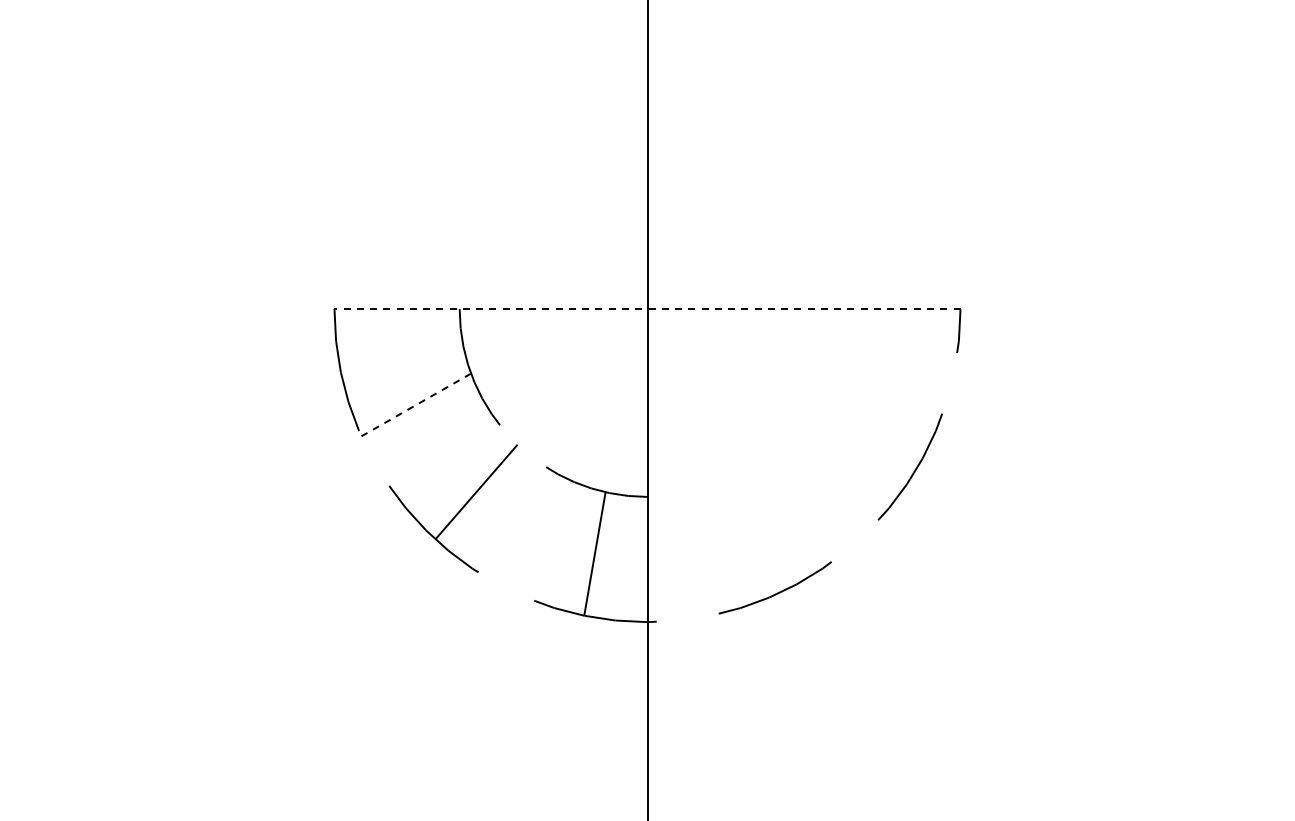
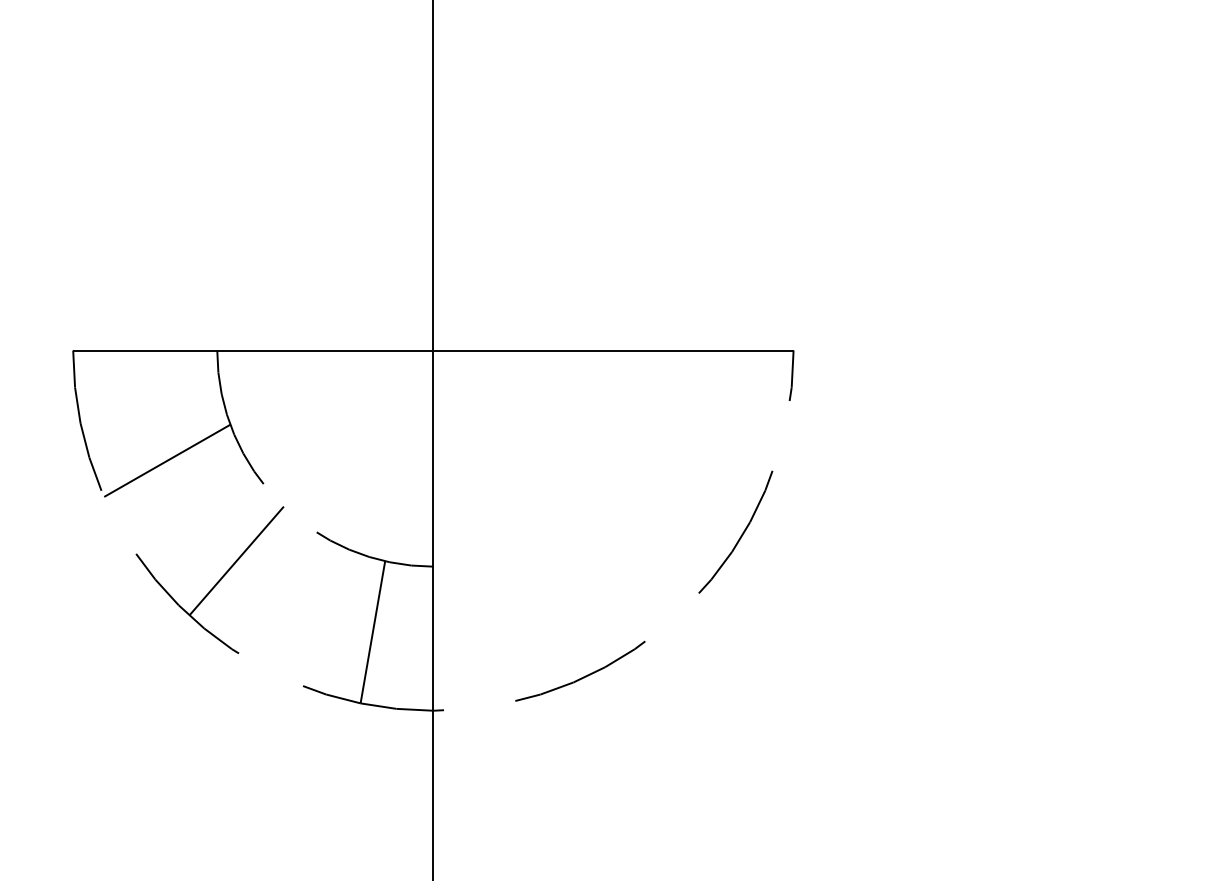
line: (647, 309) -> (433, 350), dashed -> solid
line: (415, 405) -> (166, 461), dashed -> solid

